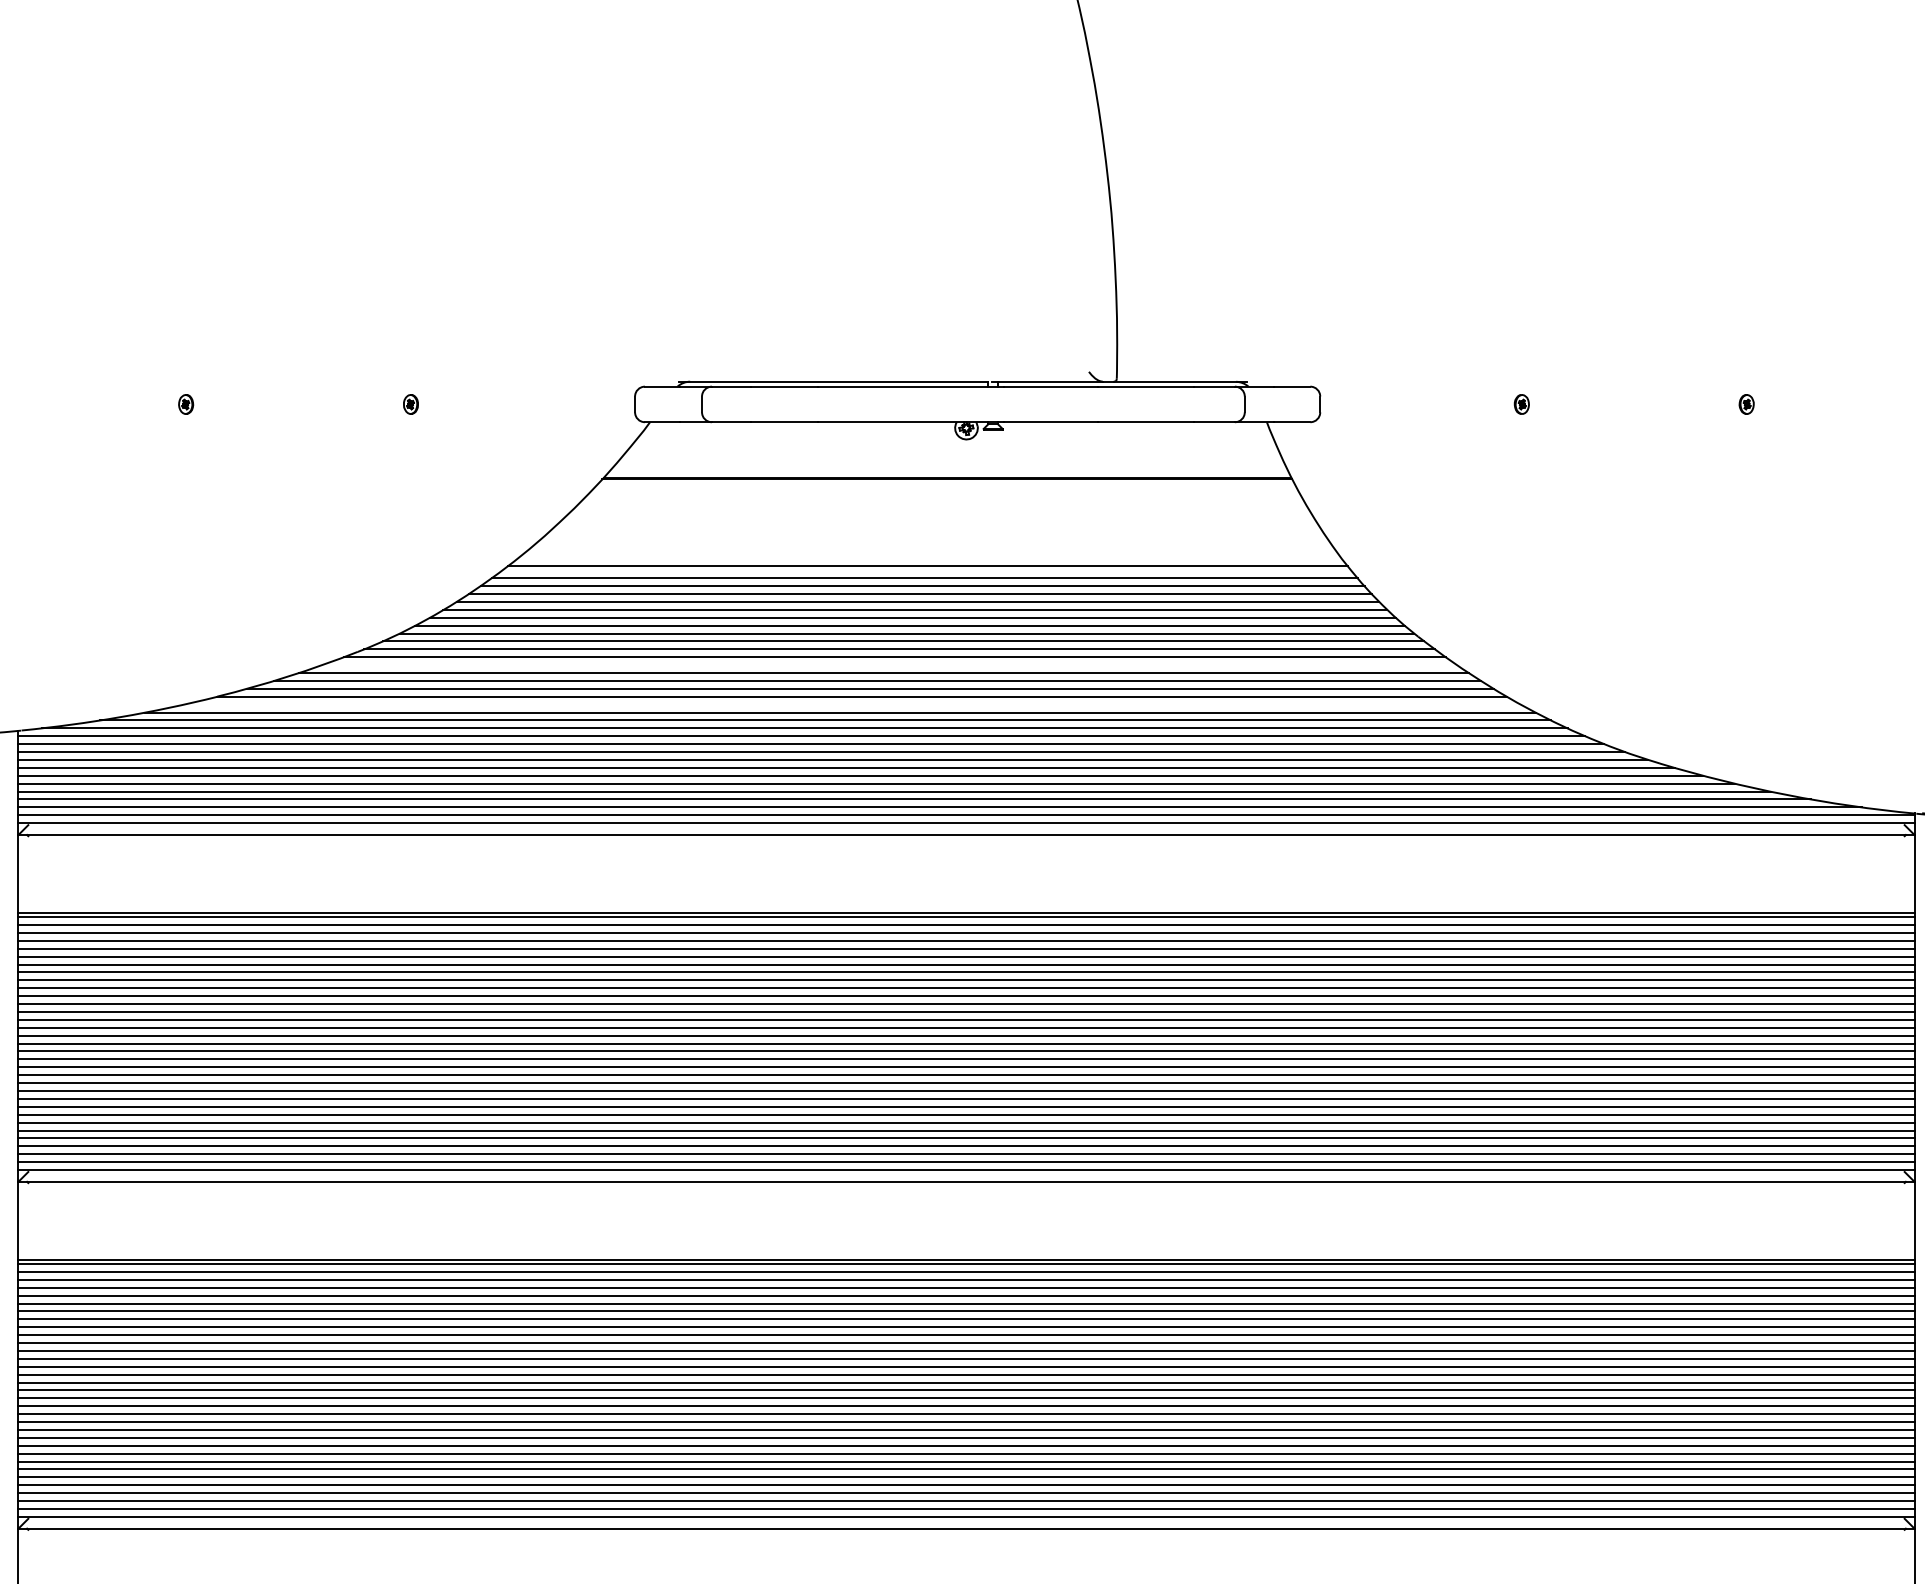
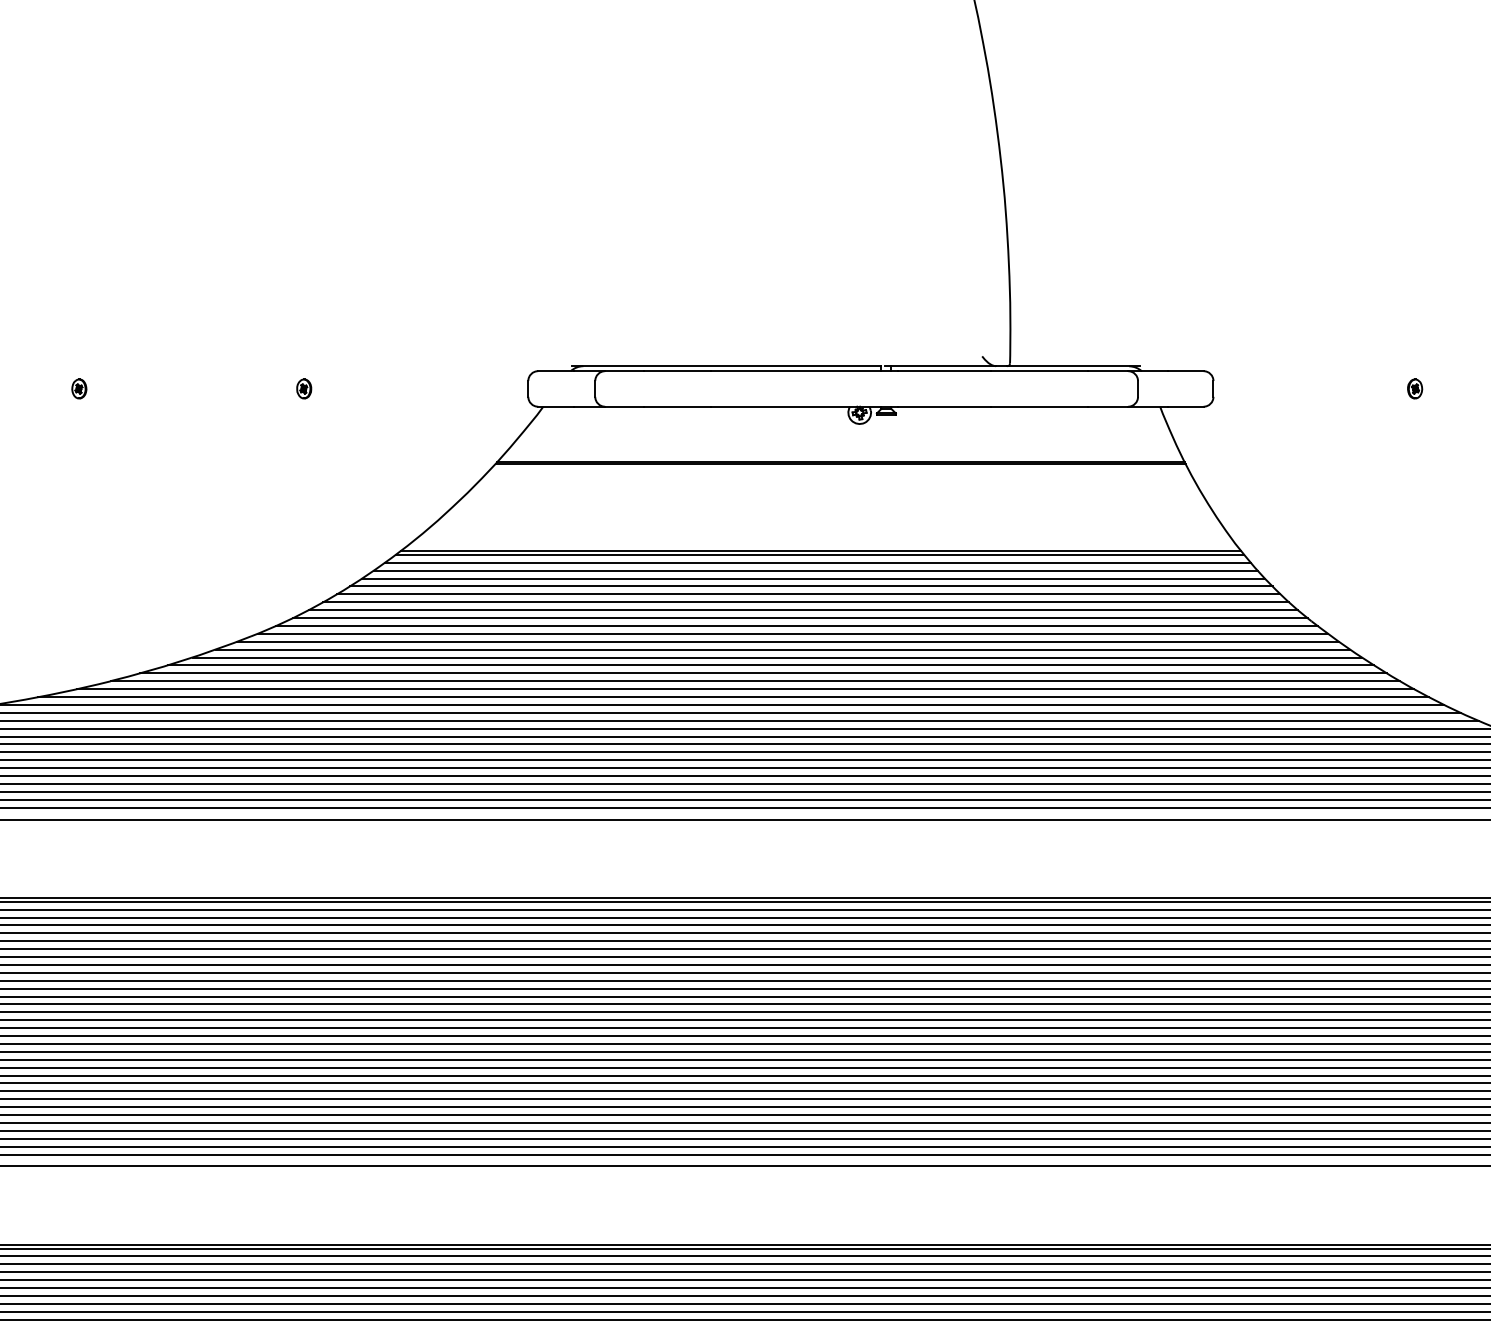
line: (926, 570) -> (819, 555), added
line: (889, 665) -> (782, 650), added
line: (851, 704) -> (744, 689), added

